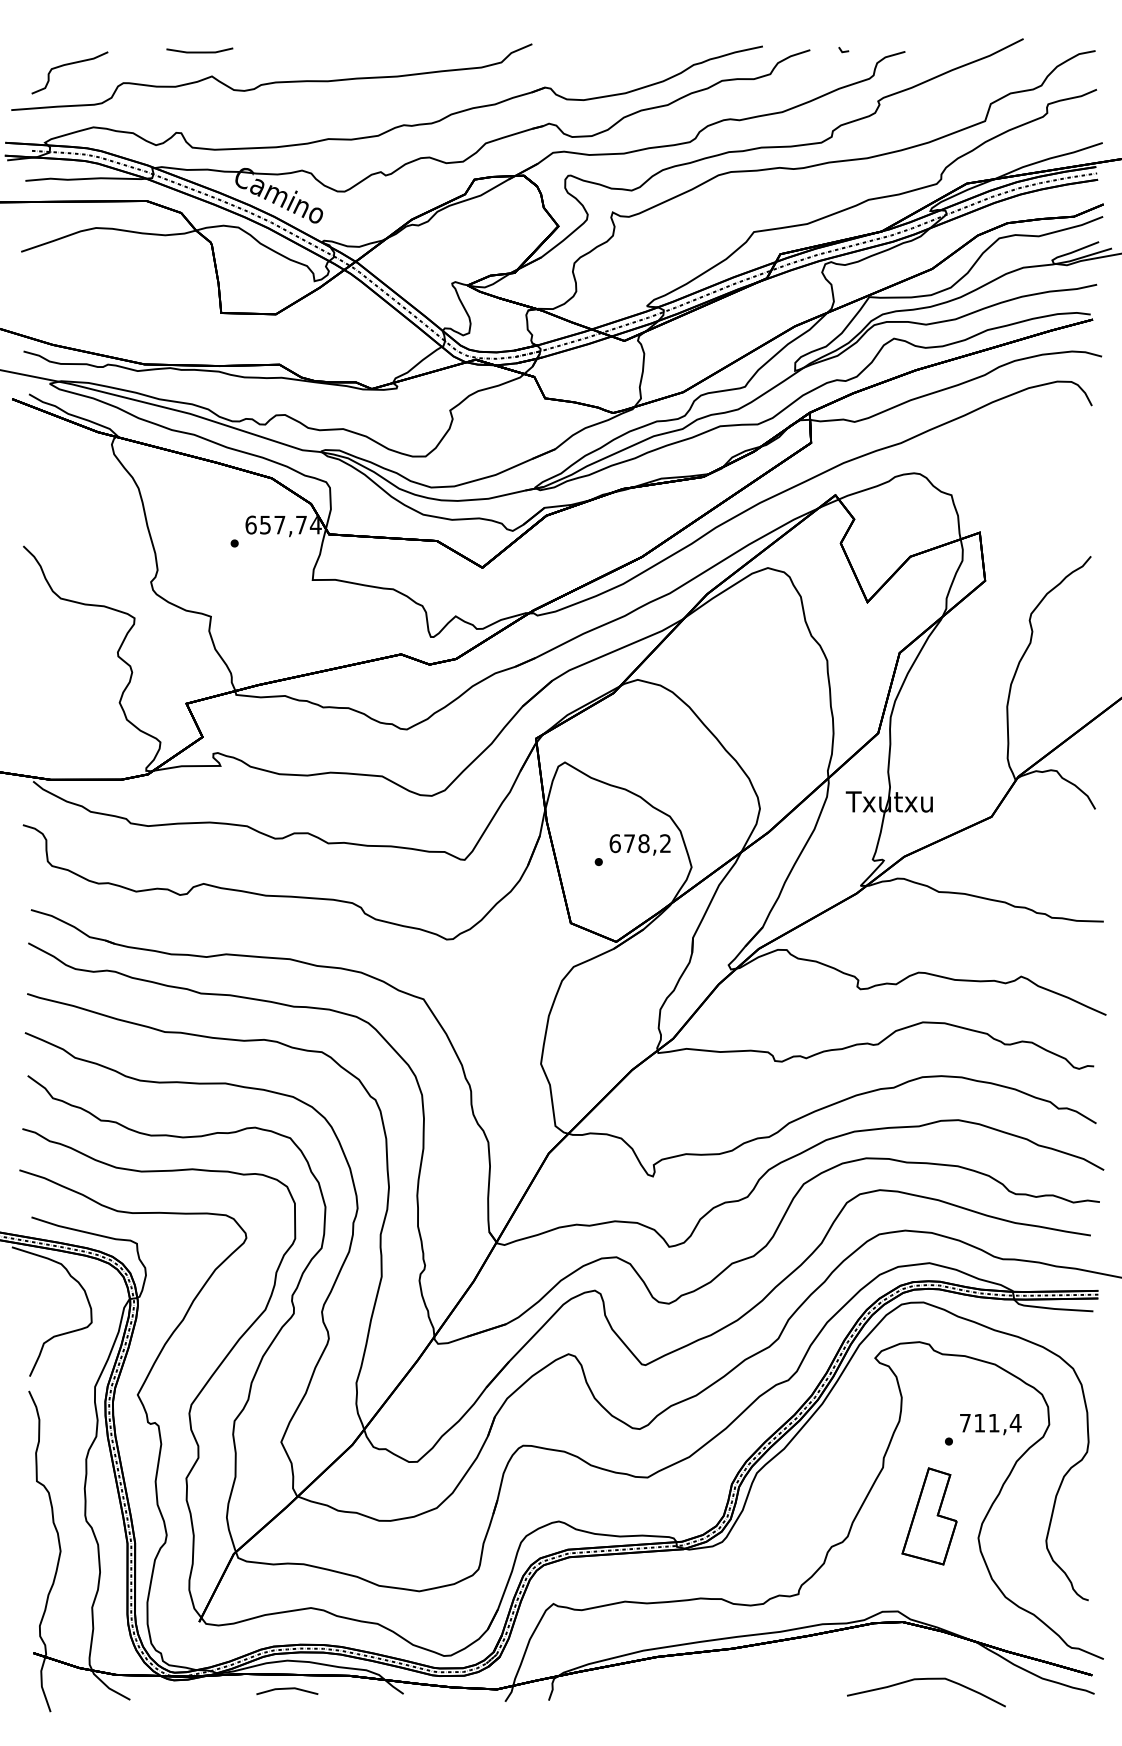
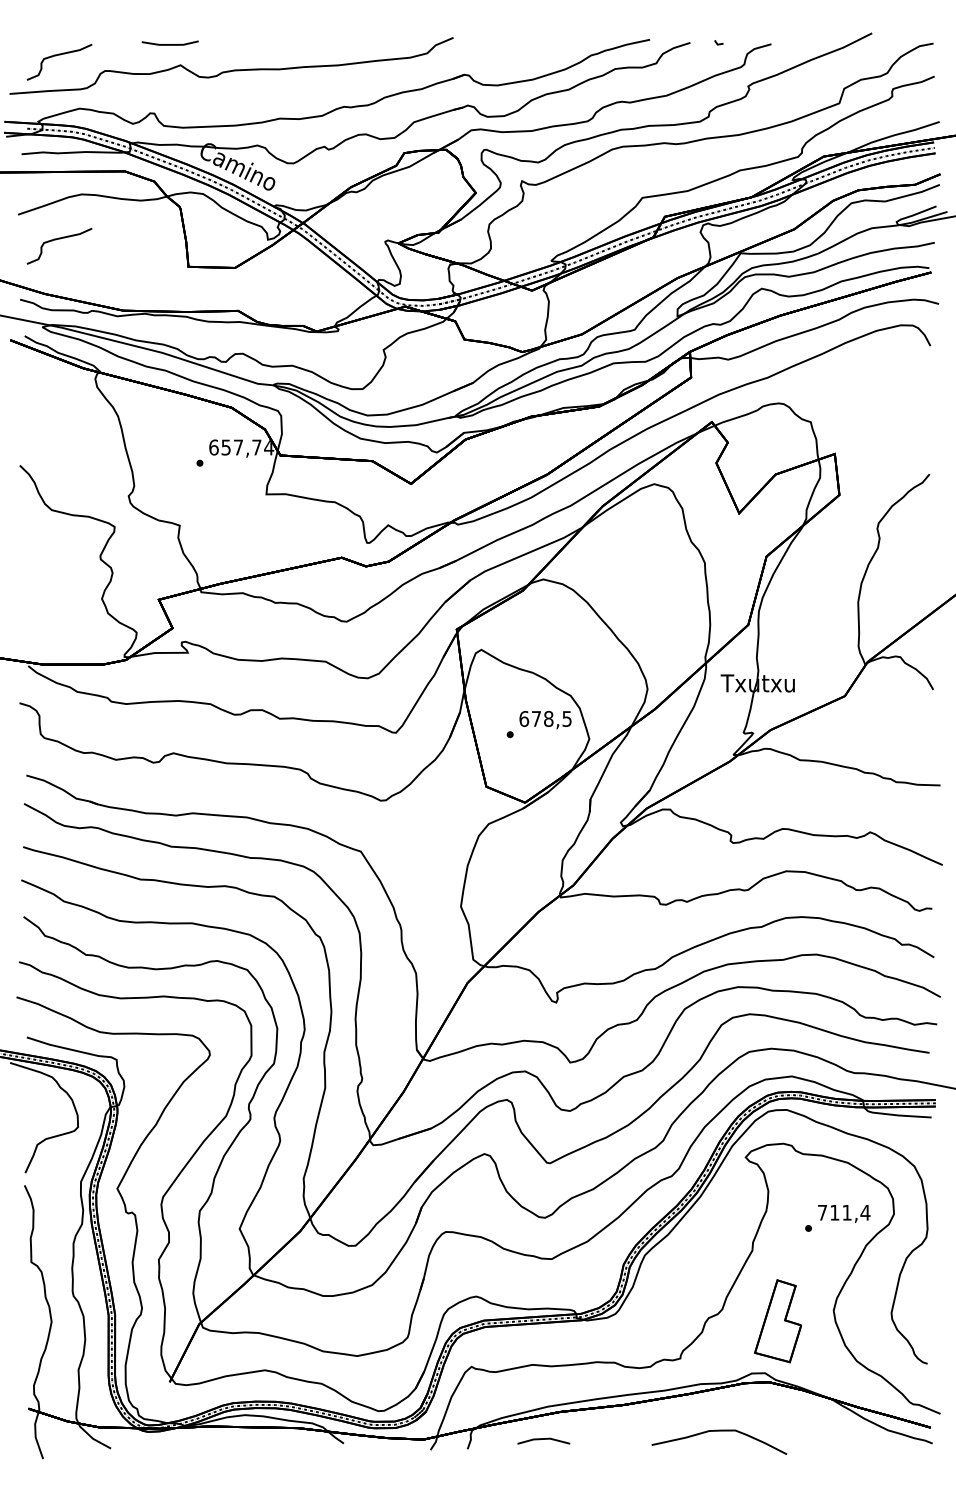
curve: (66, 282) -> (56, 240), added
text: (664, 843) -> (566, 718), 678,2 -> 678,5
part: (928, 1516) -> (777, 1321), moved
curve: (926, 1679) -> (719, 1431), moved
line: (286, 1689) -> (543, 1439), moved

